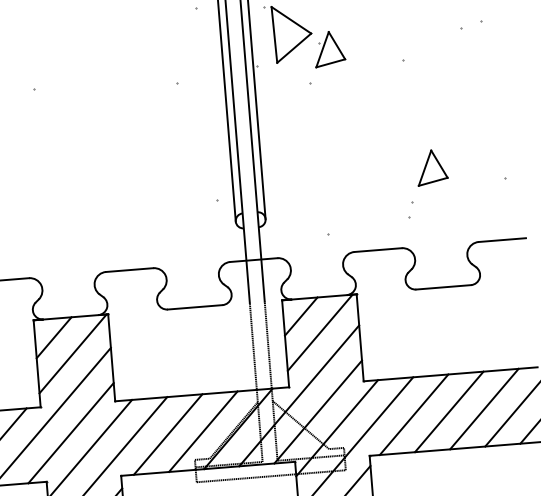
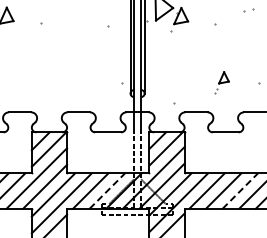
part: (426, 182) -> (221, 82), size x0.7
line: (484, 409) -> (240, 191), solid -> dashed
line: (203, 432) -> (107, 191), solid -> dashed

